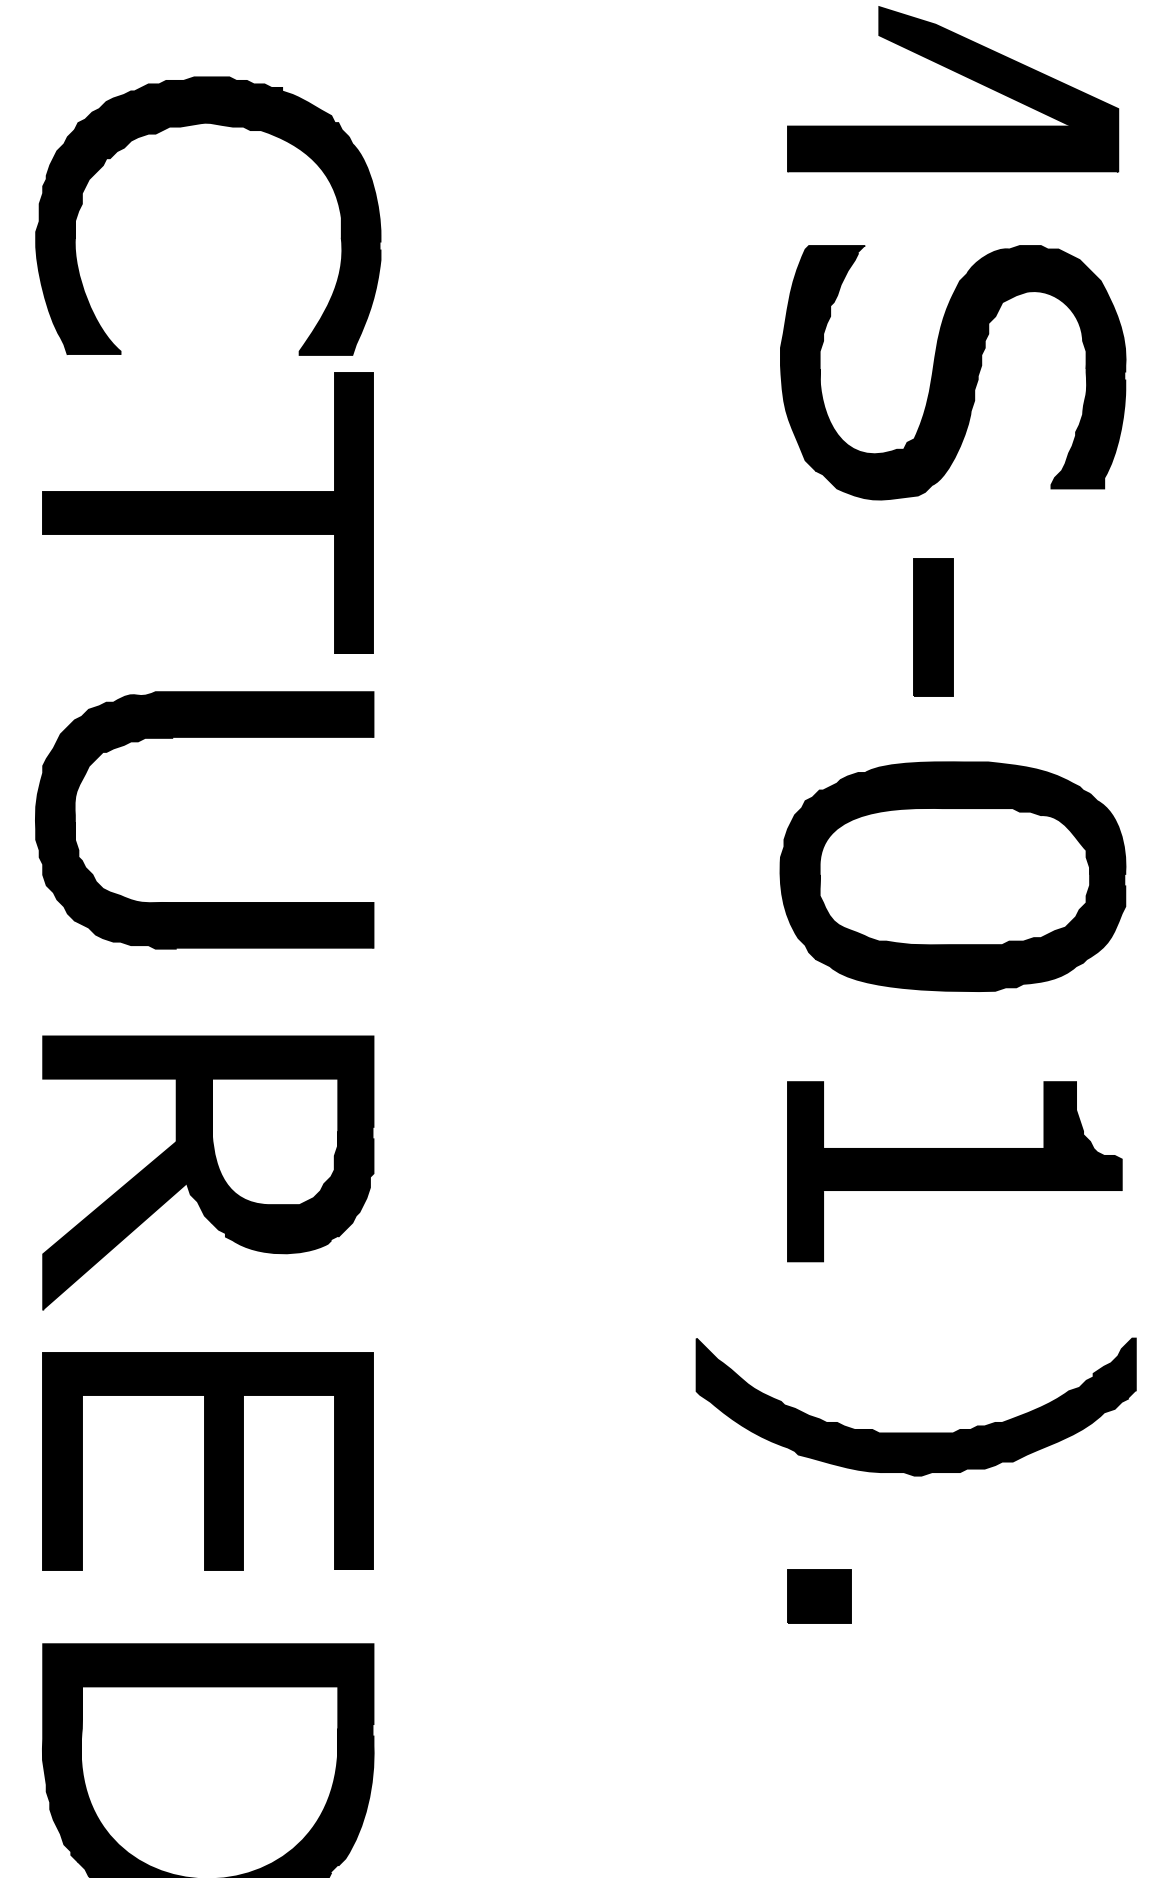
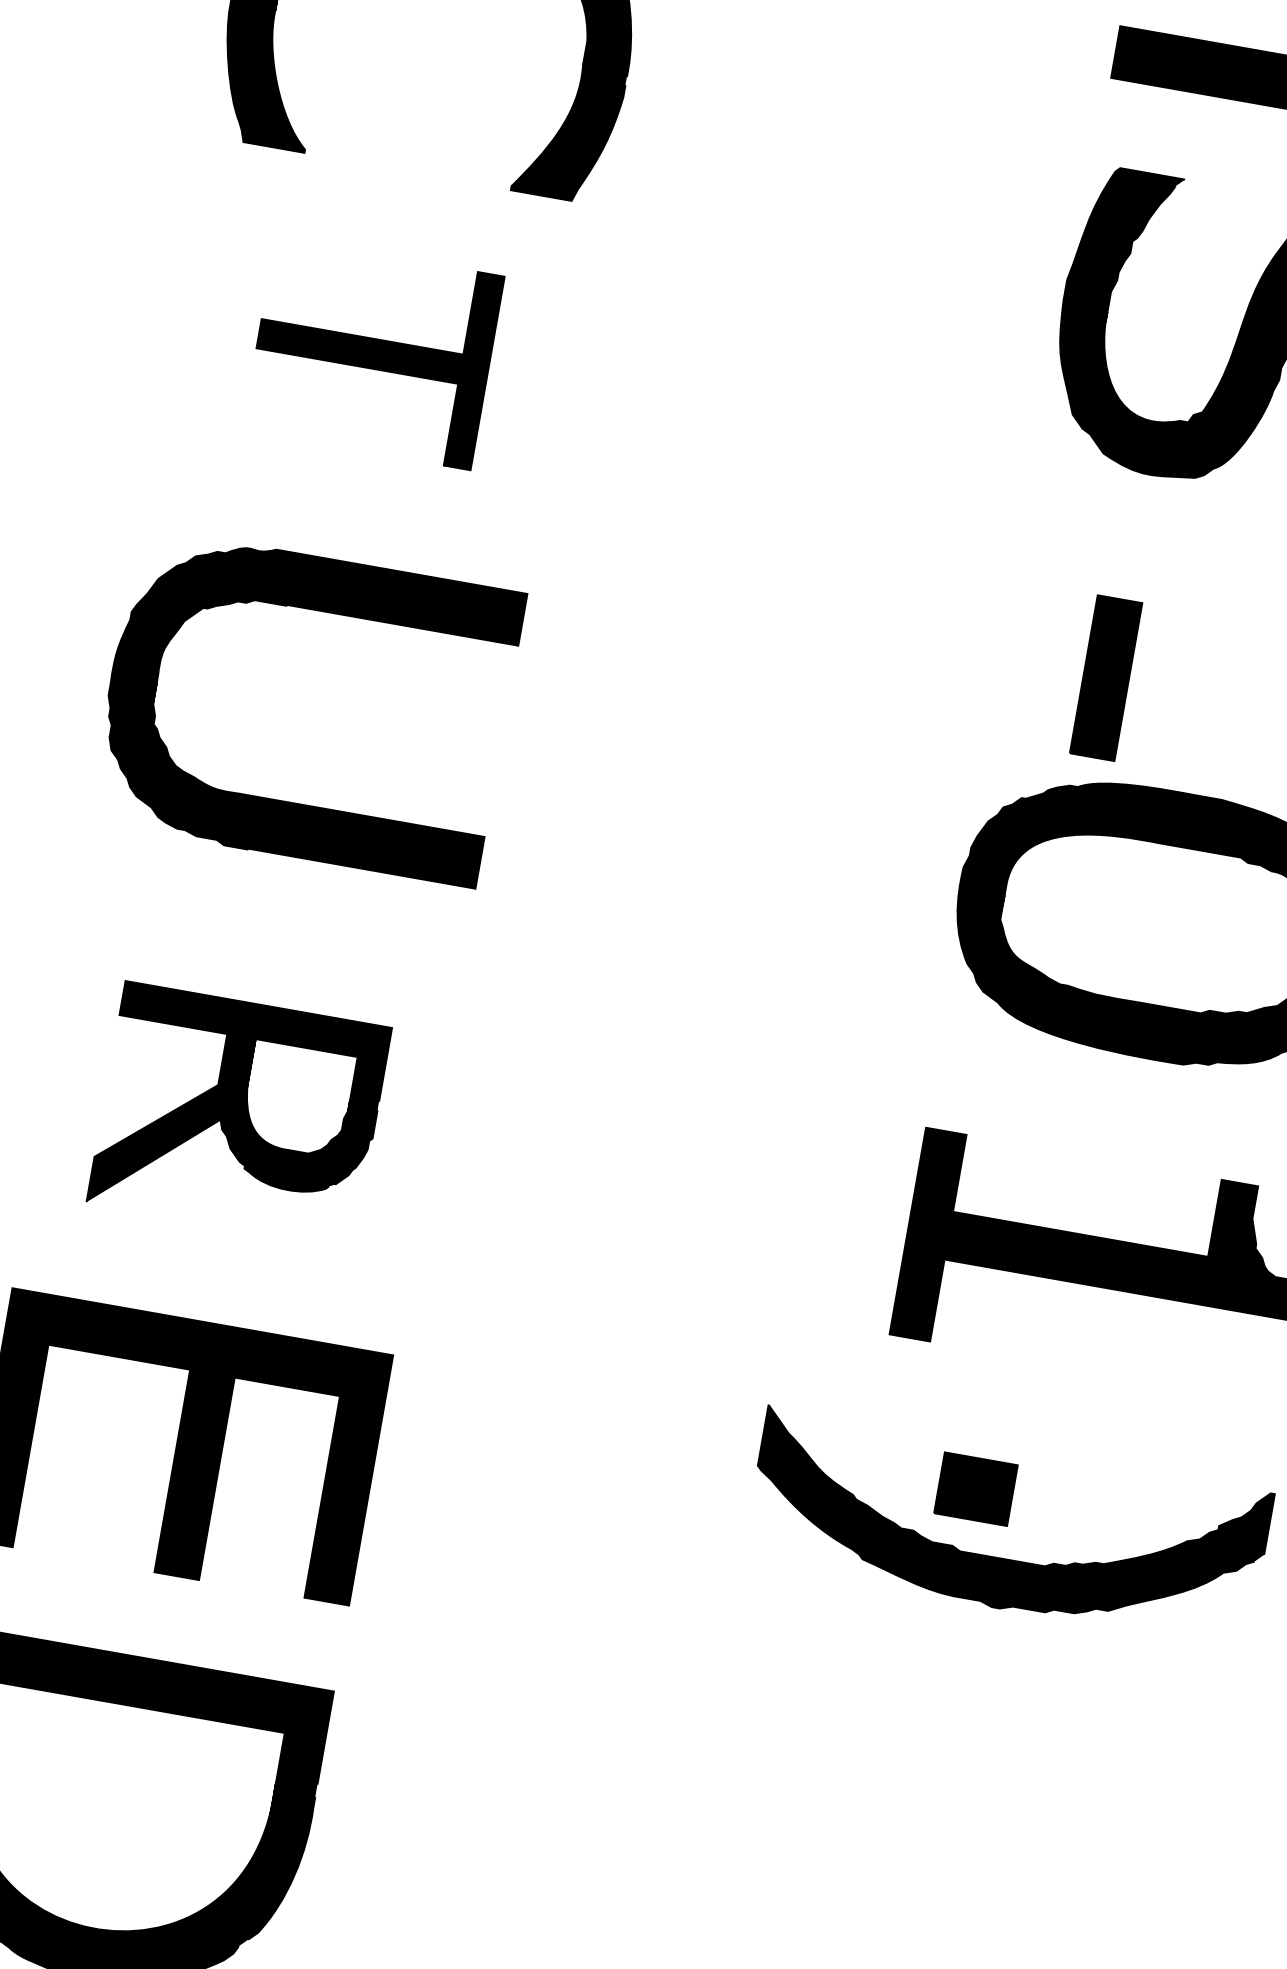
part: (207, 512) -> (372, 353), size x0.6
part: (933, 627) -> (1105, 678), moved
part: (208, 1172) -> (239, 1114), size x0.7
part: (819, 1596) -> (975, 1488), moved

